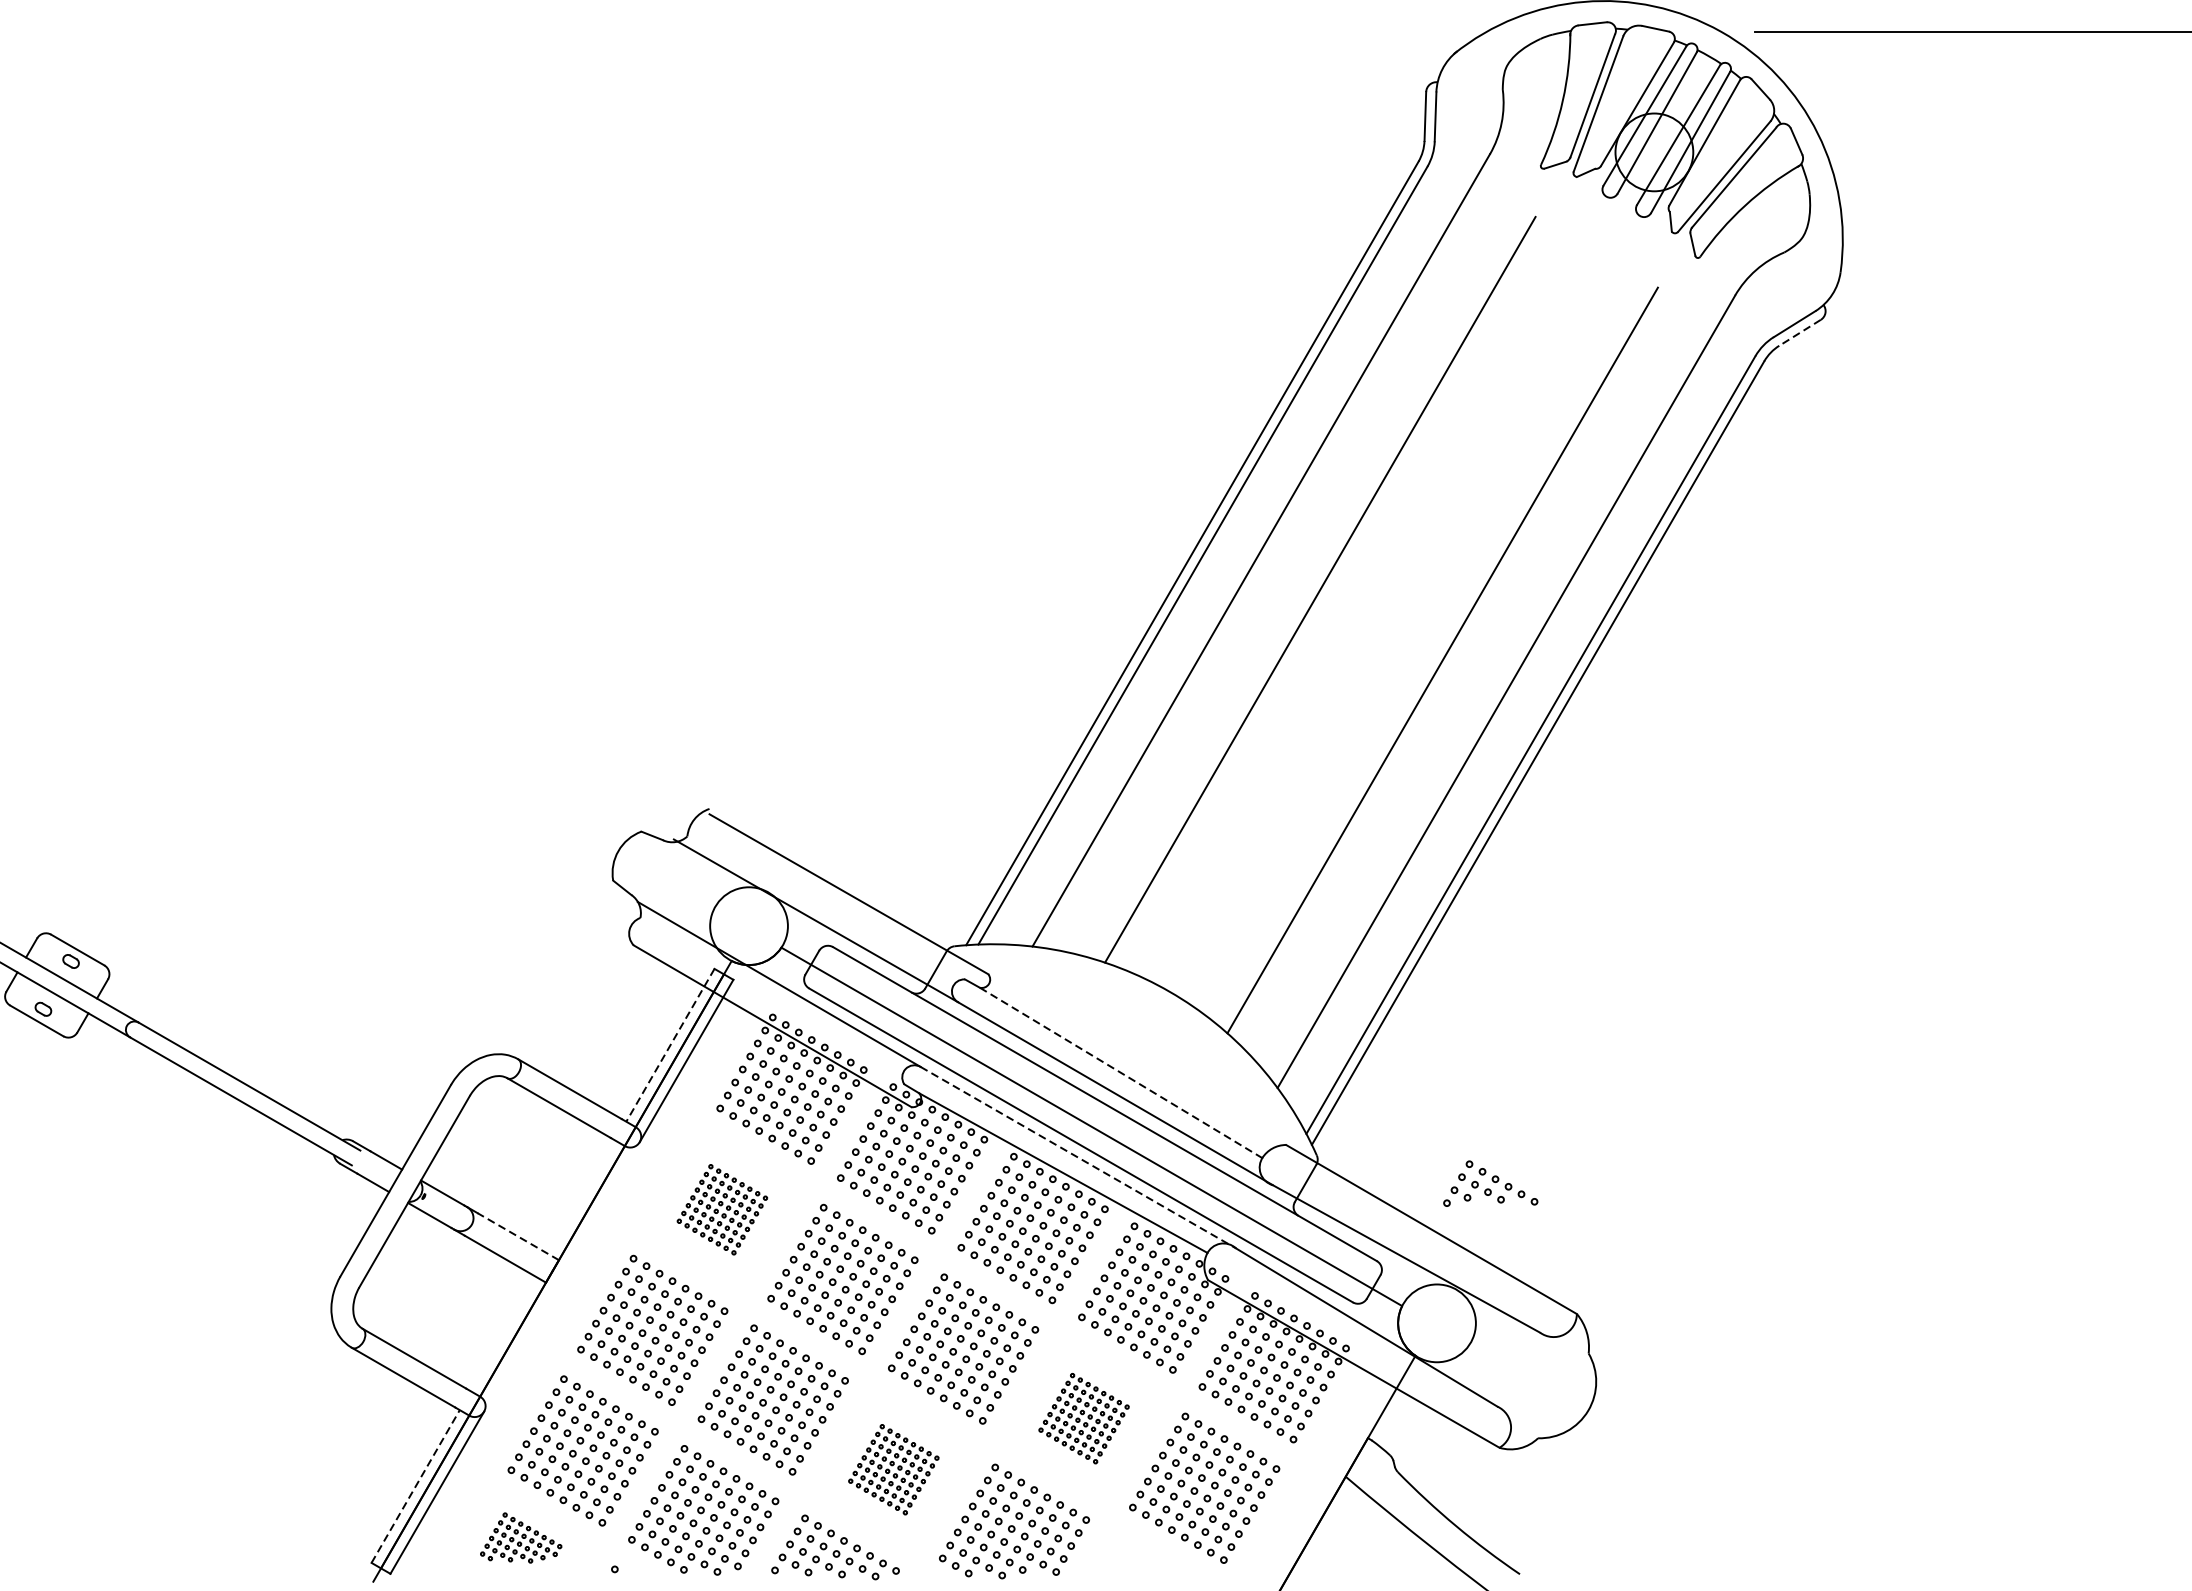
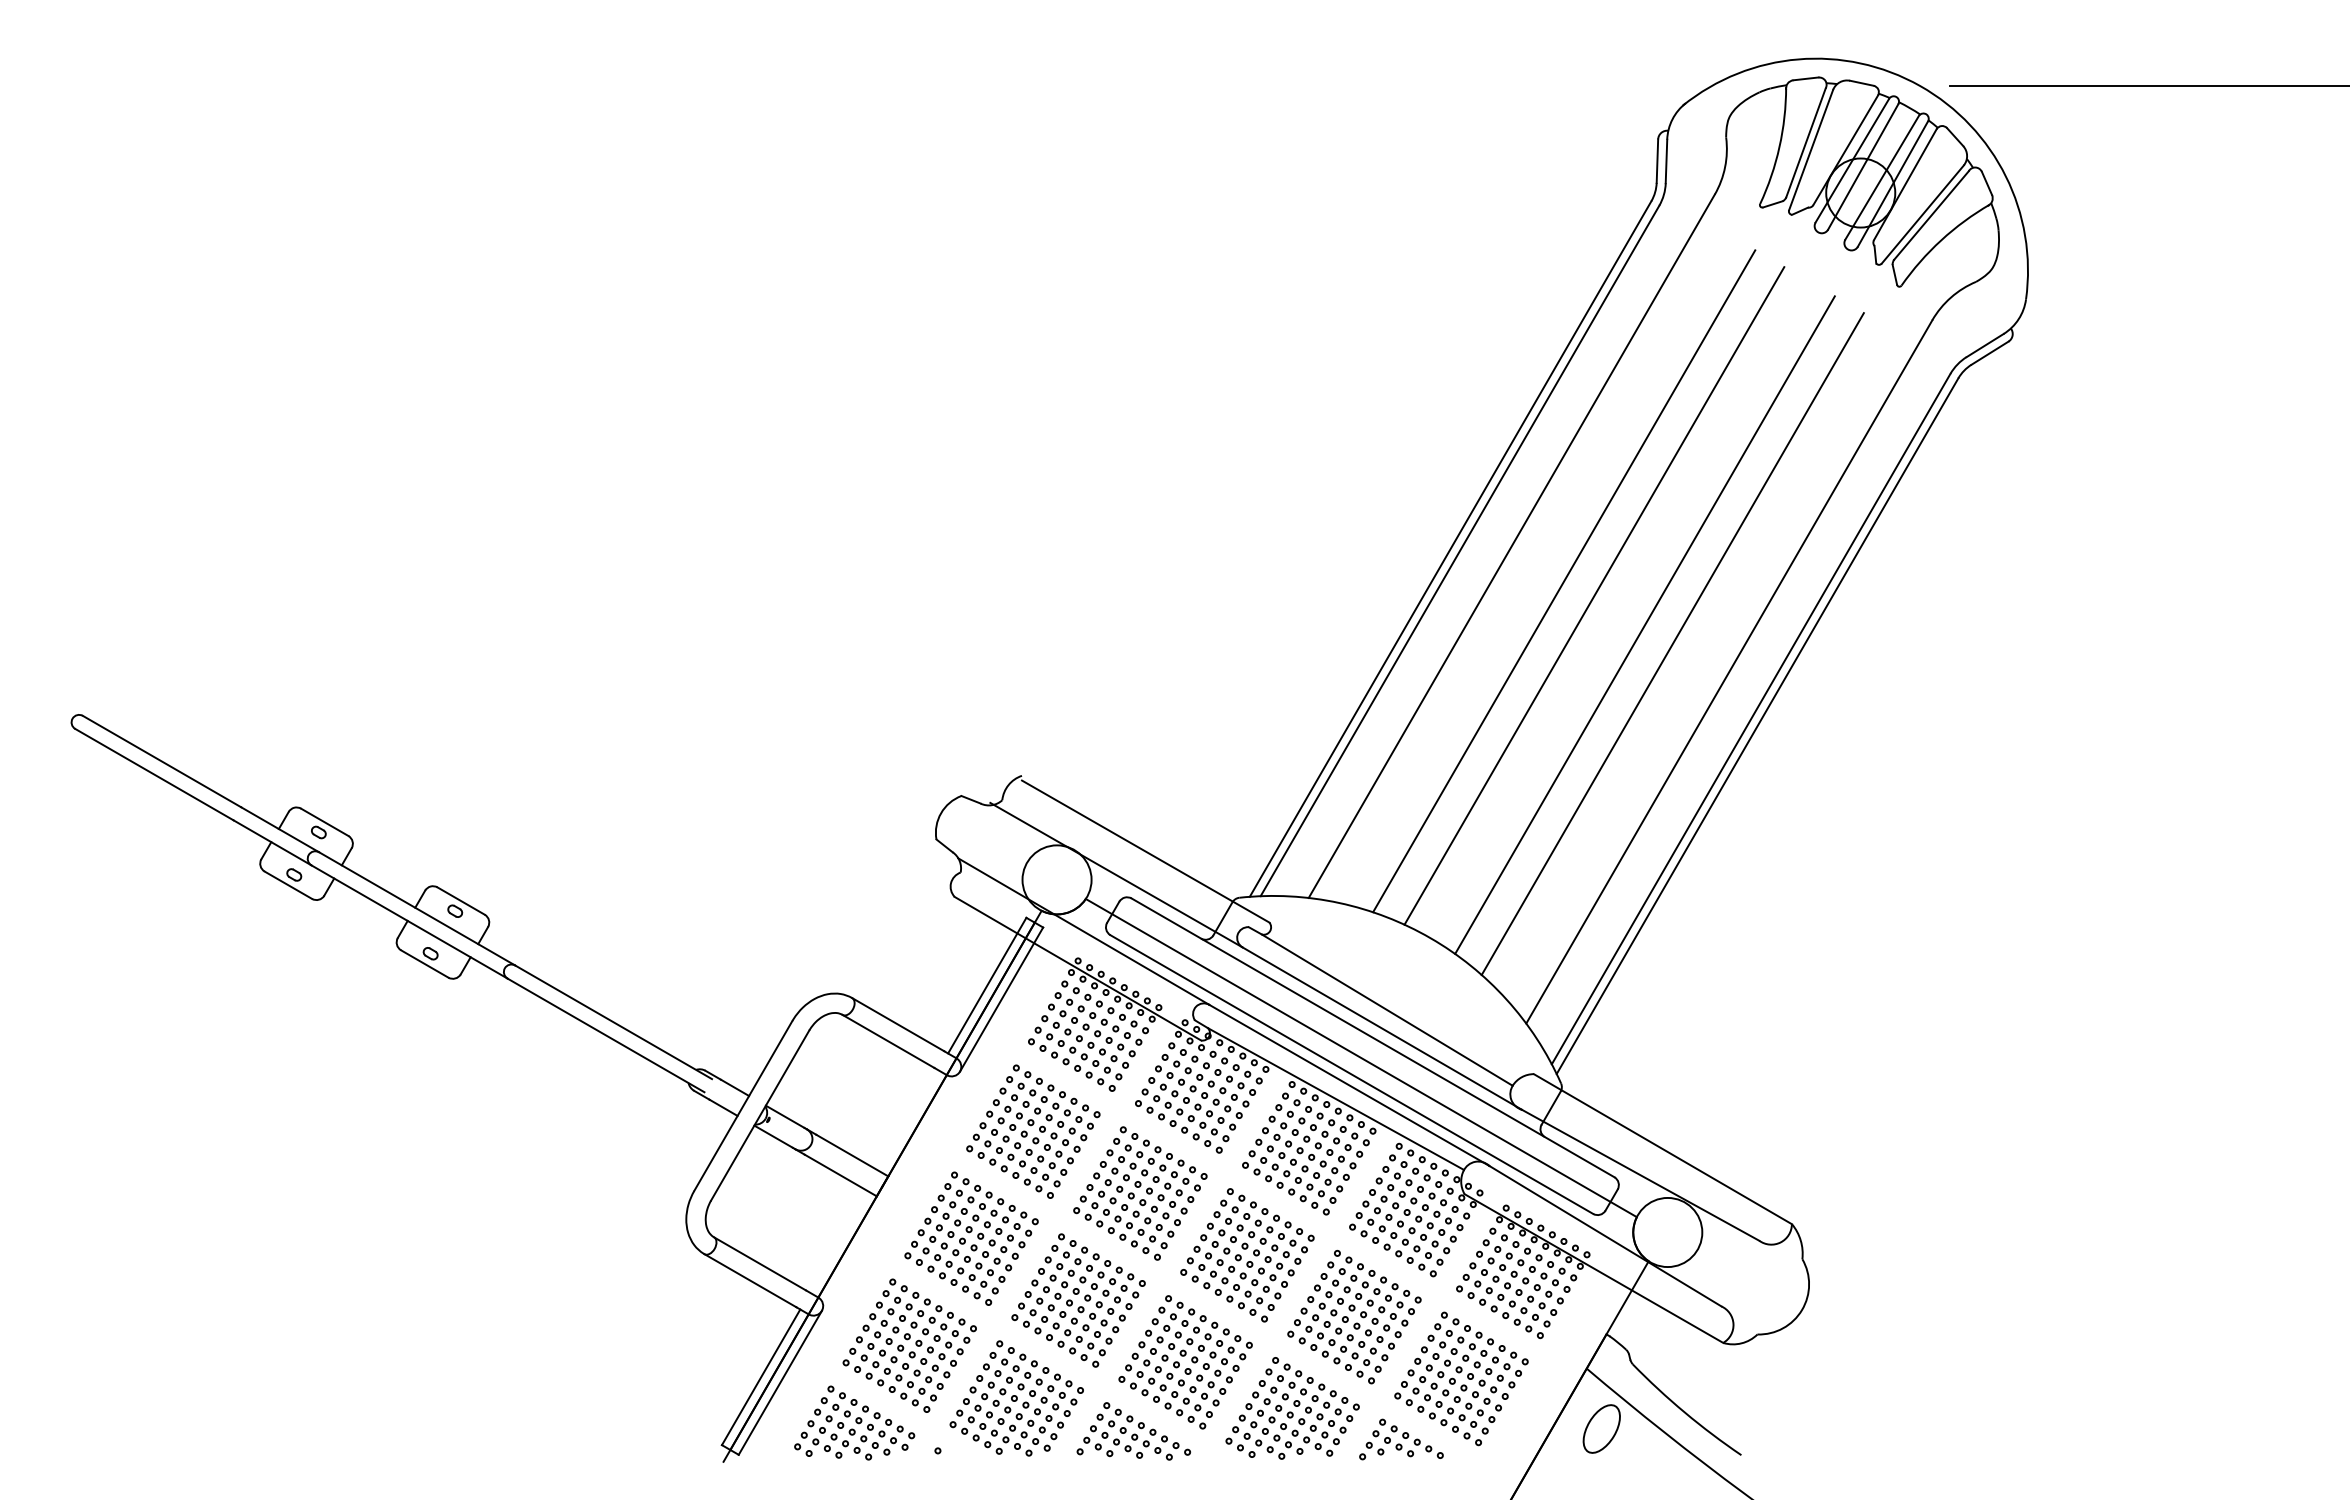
line: (1800, 333) -> (1990, 353), dashed -> solid
line: (1354, 605) -> (1594, 595), added
line: (1410, 638) -> (1644, 624), added
line: (670, 1046) -> (987, 986), dashed -> solid
line: (1121, 1073) -> (1387, 1010), dashed -> solid
line: (1078, 1157) -> (1349, 1085), dashed -> solid
part: (1490, 1183) -> (1401, 1439), moved
part: (722, 1209) -> (1033, 1131), size x1.67
line: (518, 1236) -> (852, 1155), dashed -> solid
part: (1084, 1418) -> (1354, 1316), size x1.67
part: (893, 1469) -> (1185, 1362), size x1.67
line: (416, 1485) -> (761, 1376), dashed -> solid
part: (520, 1537) -> (854, 1422), size x1.67
part: (1362, 1544) -> (1601, 1428), added

